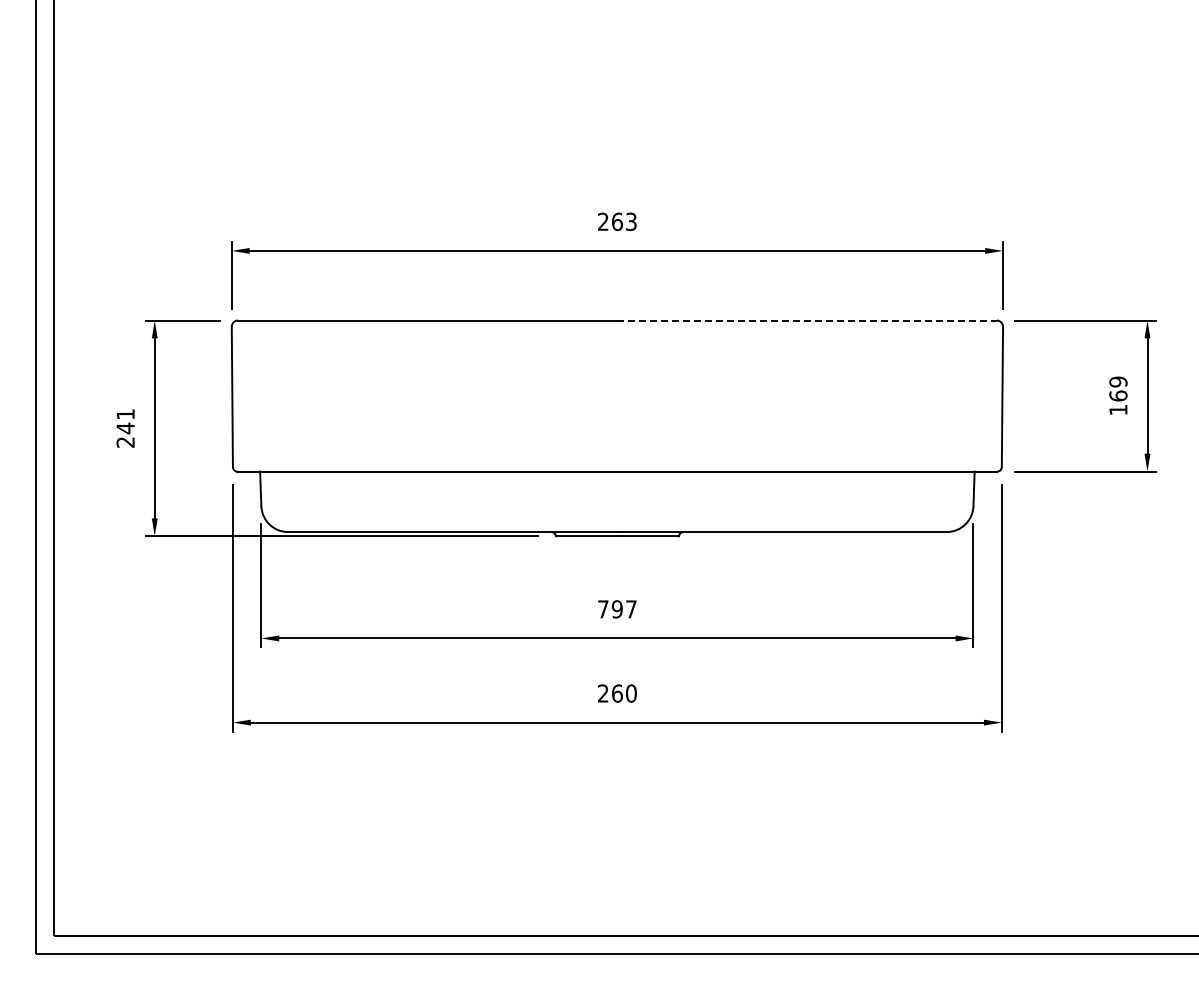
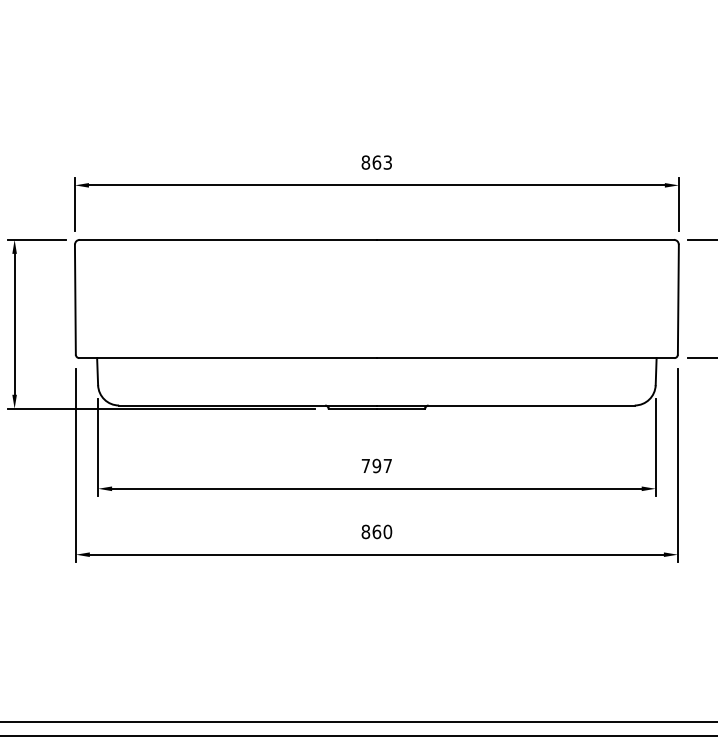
text: (603, 221) -> (366, 162), 263 -> 863
line: (807, 320) -> (525, 239), dashed -> solid
text: (602, 693) -> (365, 531), 260 -> 860

